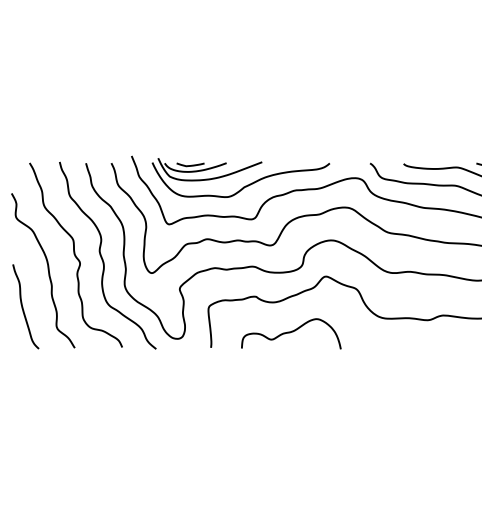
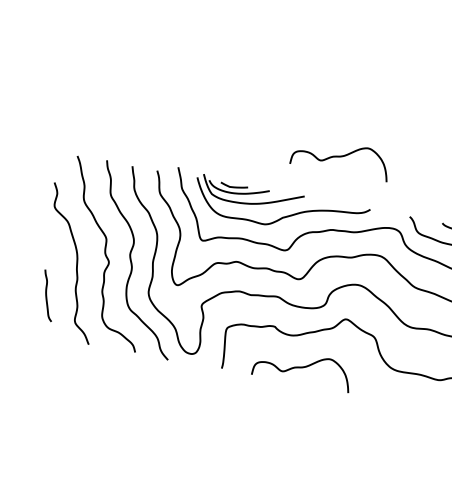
curve: (291, 116) -> (341, 157), added
part: (25, 306) -> (47, 295), size x0.6

